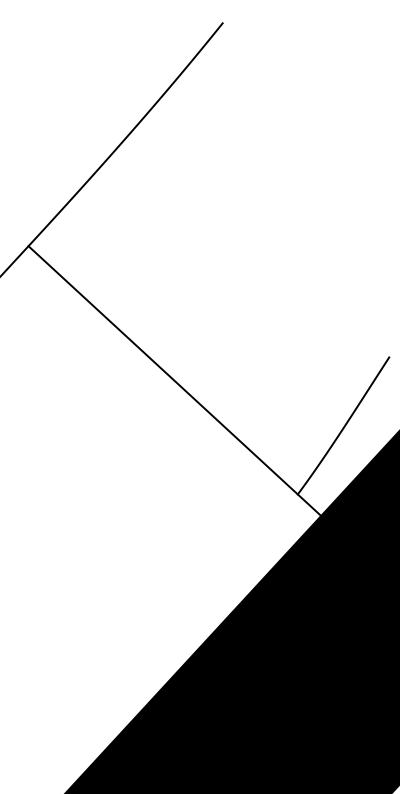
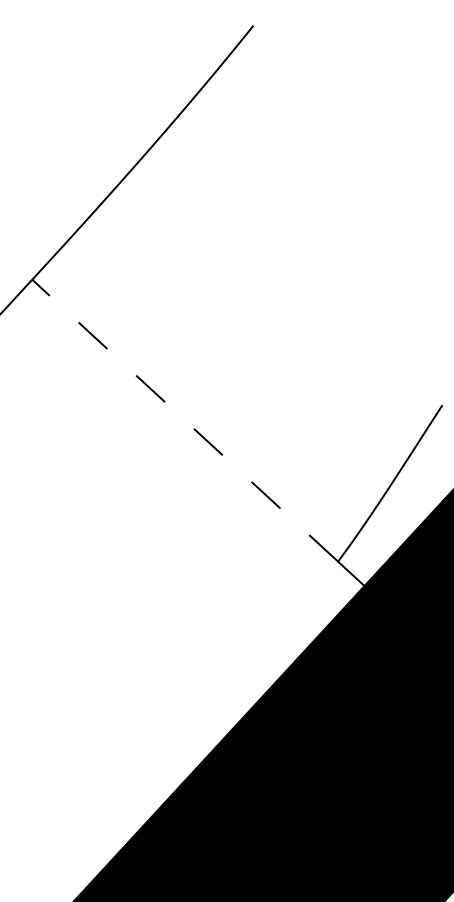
line: (162, 369) -> (184, 419), solid -> dashed

